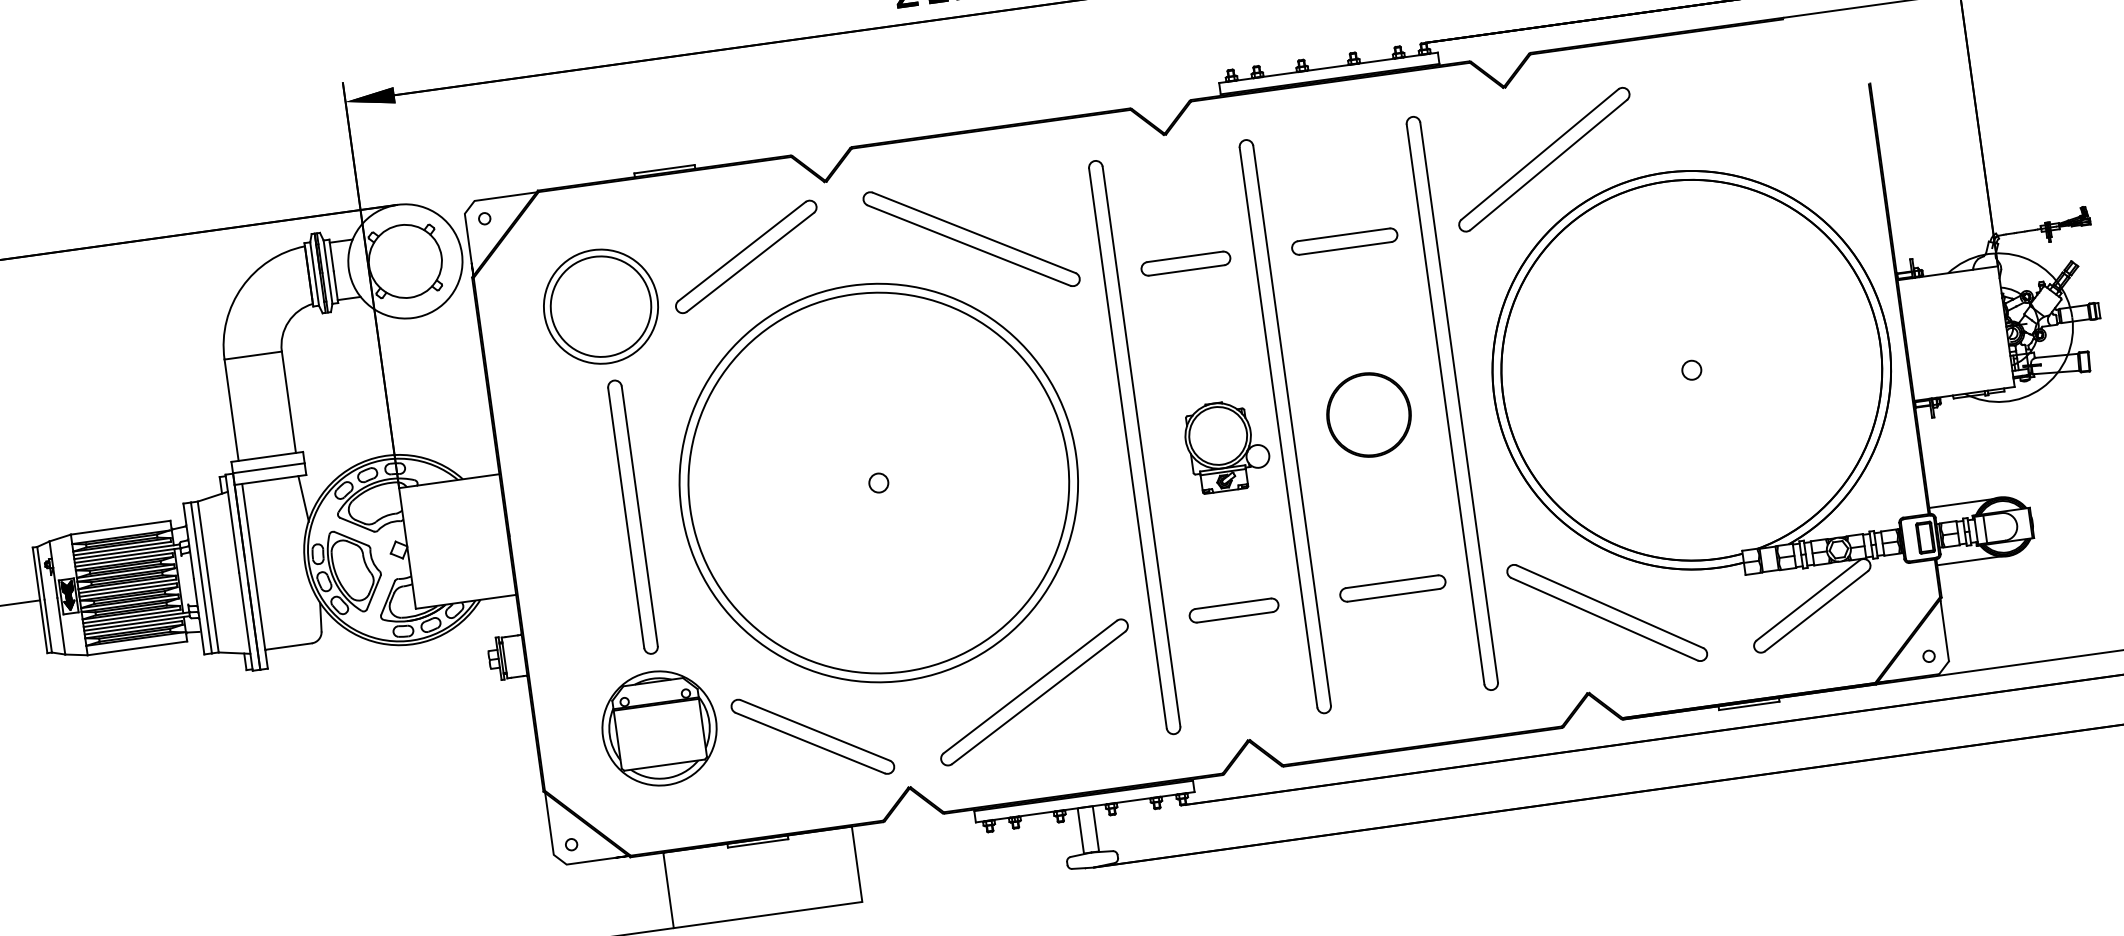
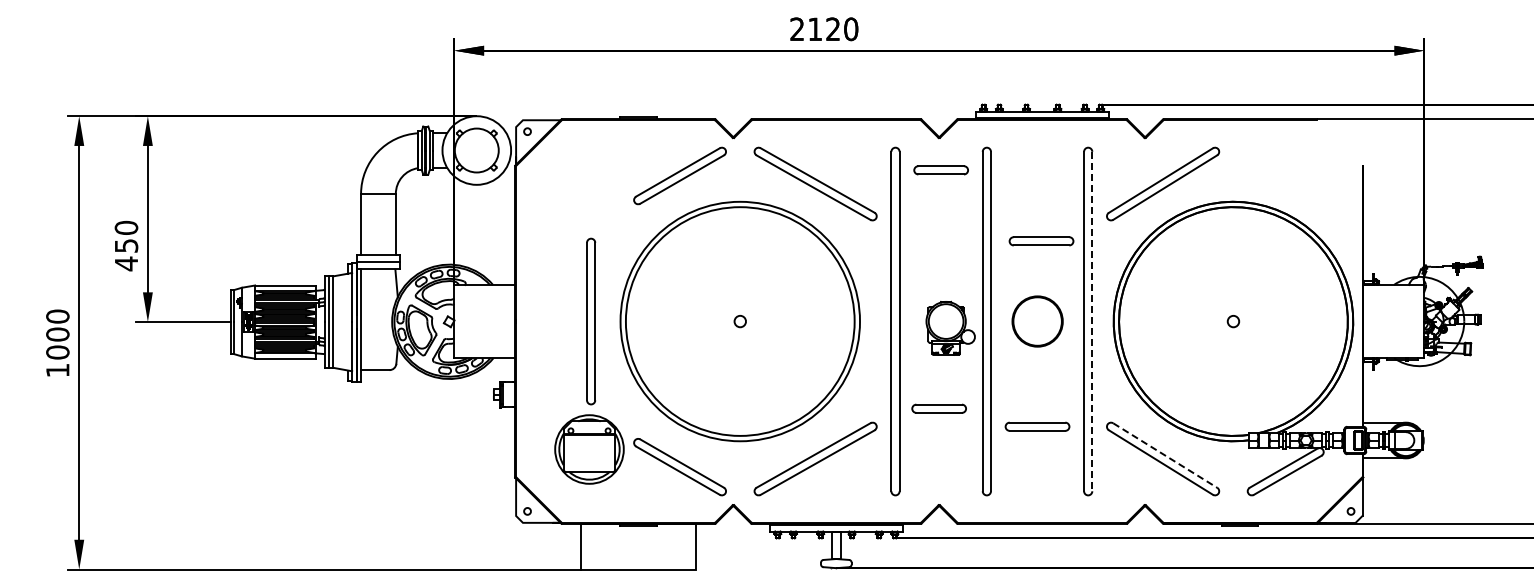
part: (1344, 241) -> (1041, 241), moved
part: (1184, 264) -> (940, 170), moved
part: (601, 306) -> (589, 193), removed
line: (1459, 402) -> (1092, 321), solid -> dashed
line: (1610, 606) -> (1165, 455), solid -> dashed
part: (1232, 610) -> (938, 408), moved

